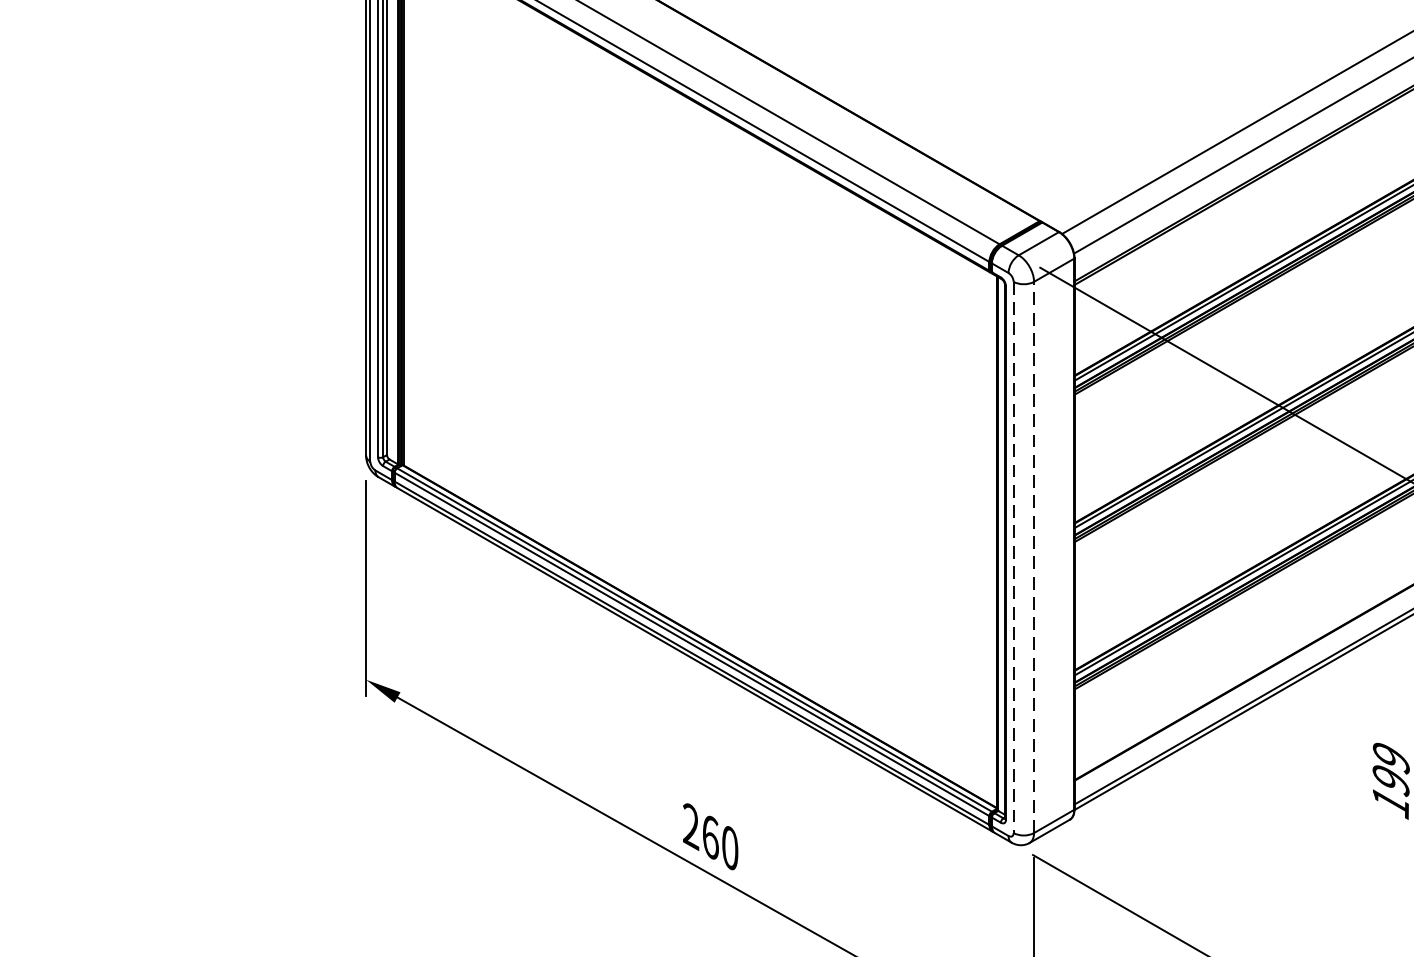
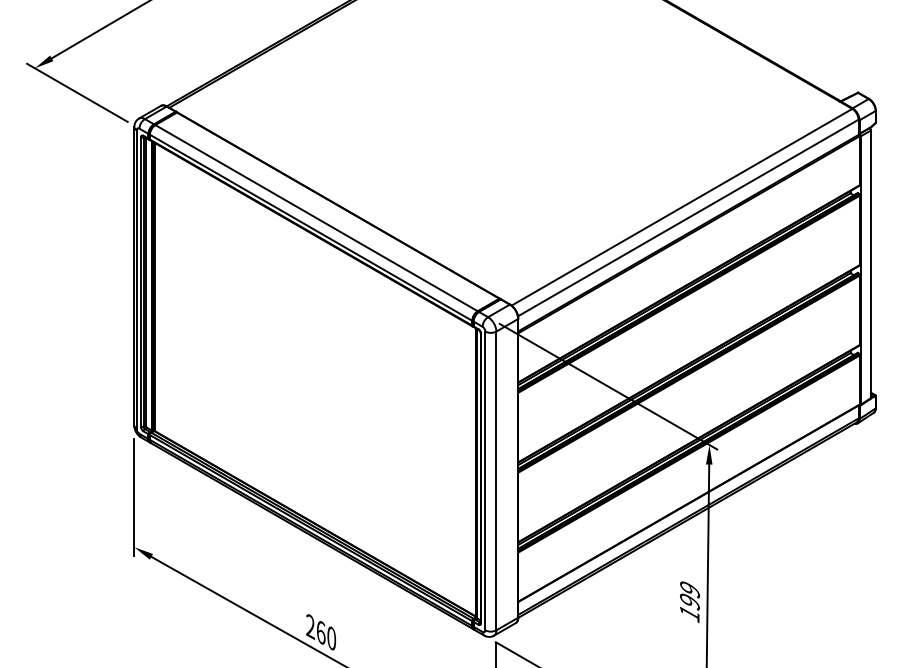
line: (1034, 556) -> (496, 480), dashed -> solid
line: (1013, 558) -> (485, 481), dashed -> solid

